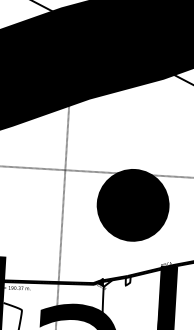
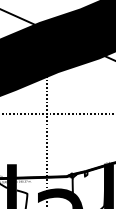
fill: (133, 204) -> (86, 130), removed

